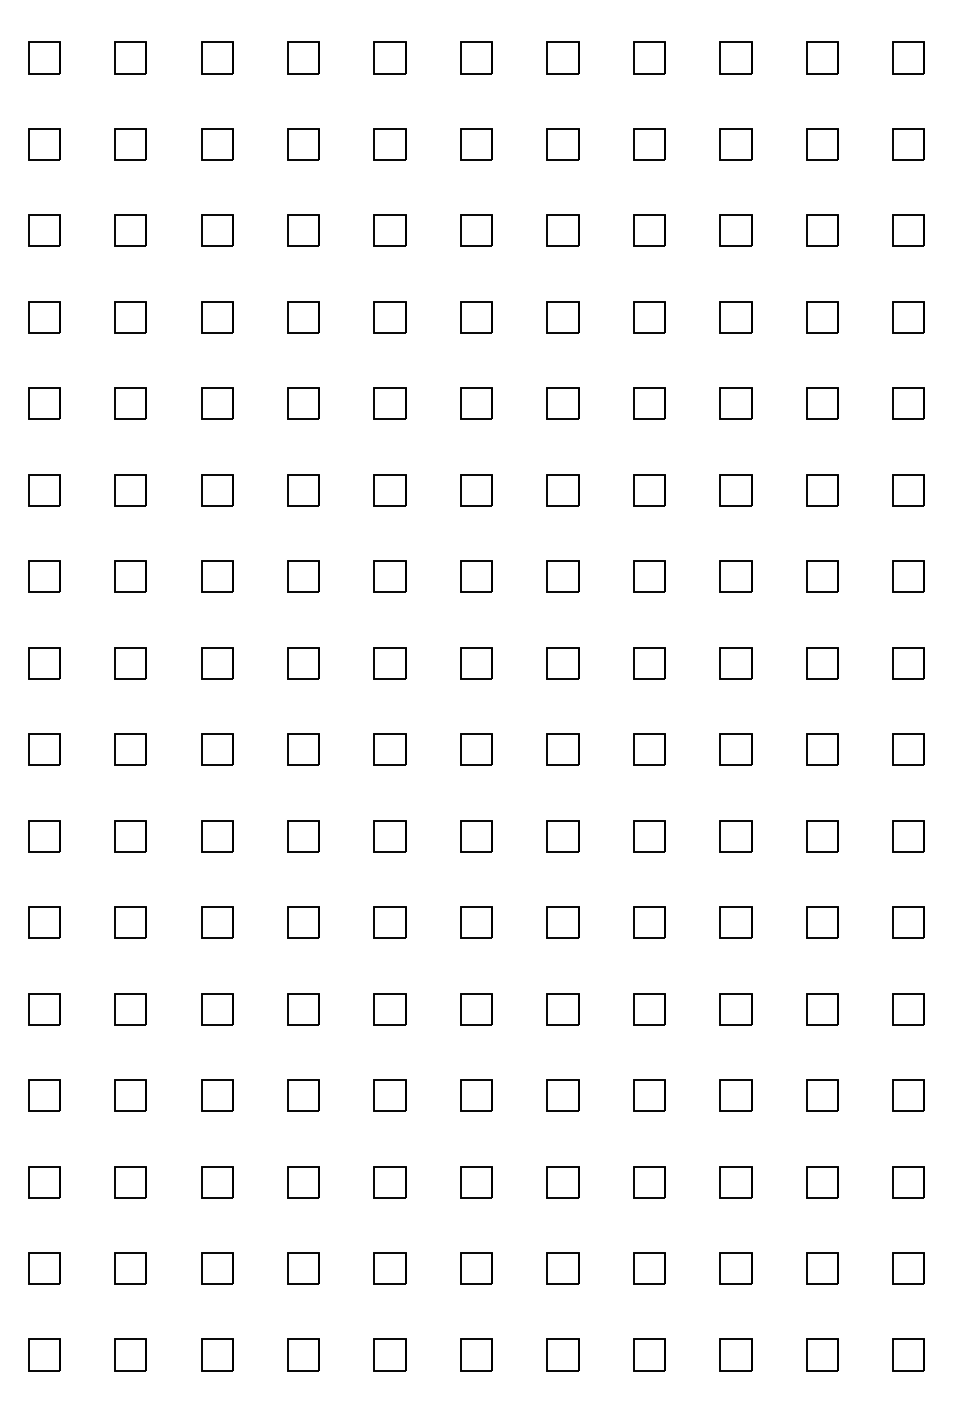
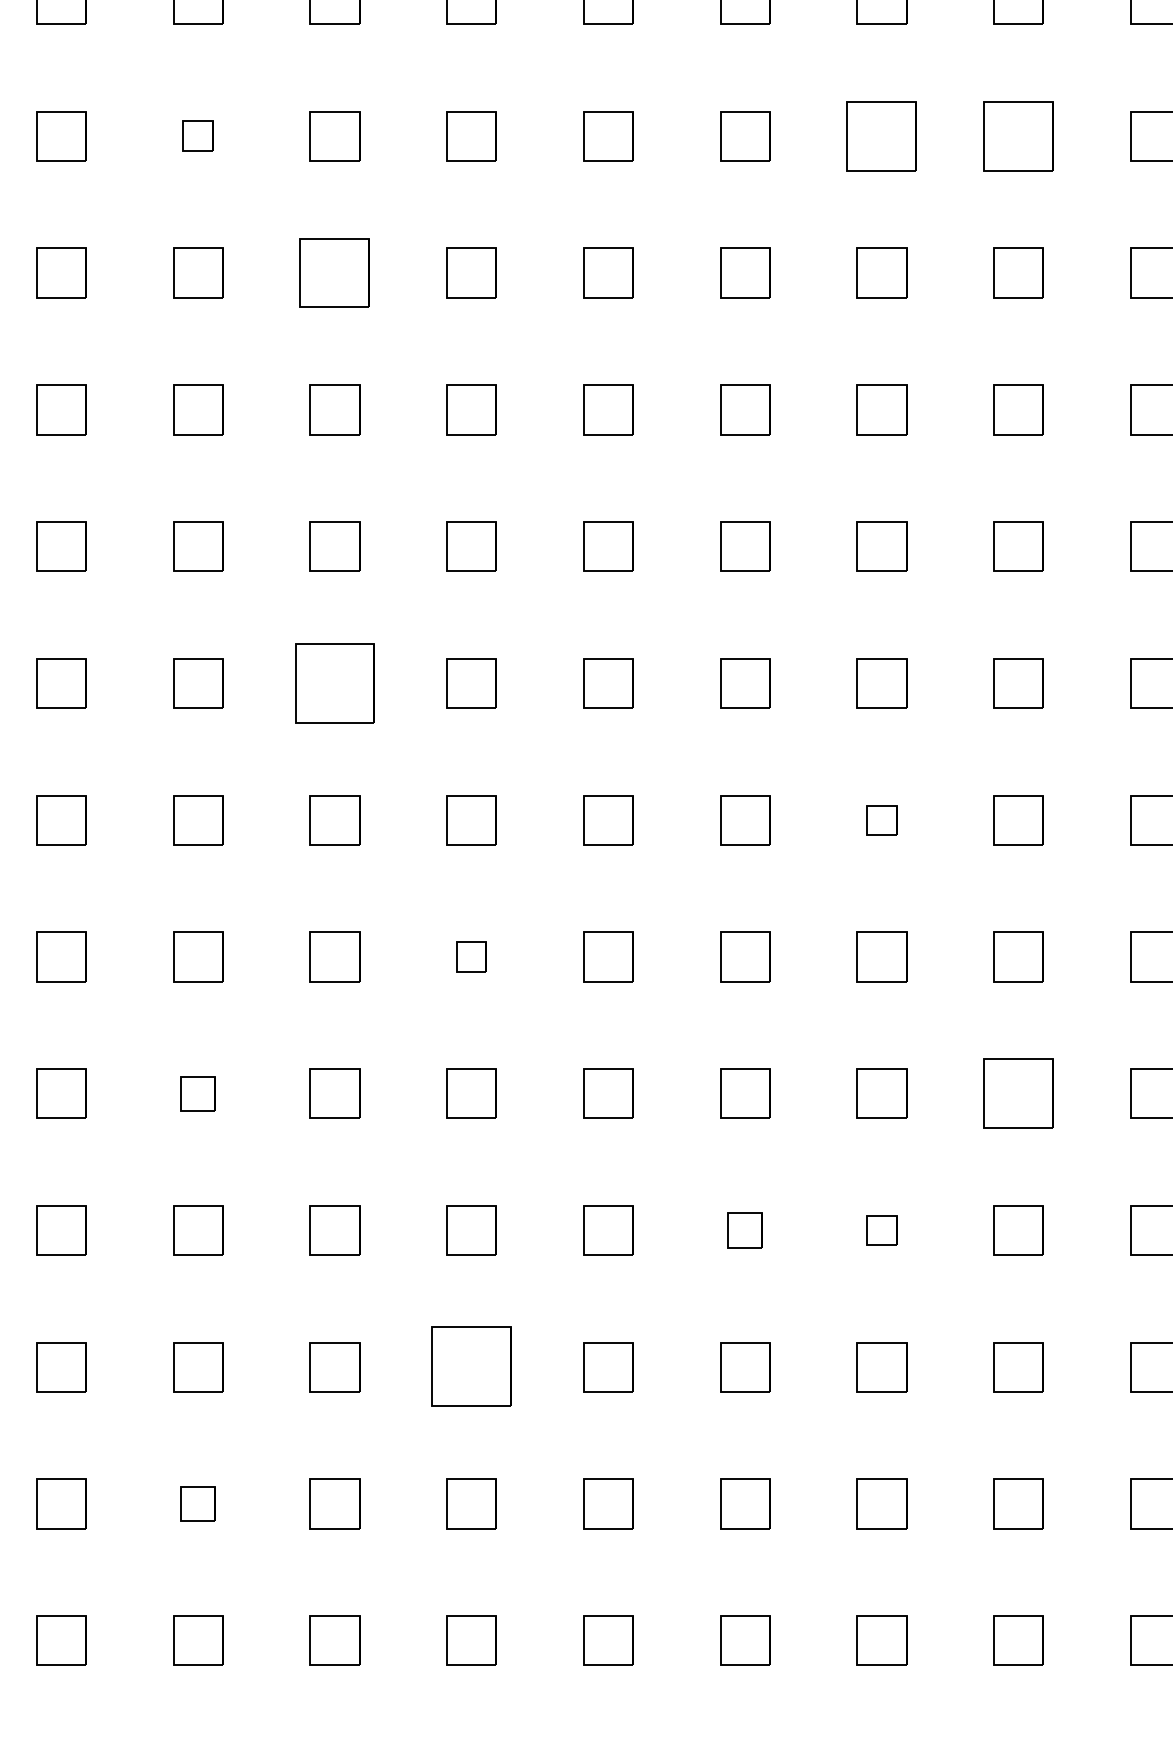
part: (303, 403) -> (198, 135), size x0.6
part: (735, 403) -> (881, 135), size x1.4
part: (822, 403) -> (1018, 135), size x1.4
part: (389, 490) -> (334, 273), size x1.4
part: (389, 749) -> (334, 683), size x1.6
part: (735, 836) -> (881, 820), size x0.6
part: (476, 922) -> (471, 956), size x0.6
part: (303, 1009) -> (198, 1094), size x0.7
part: (822, 1009) -> (1018, 1094), size x1.4
part: (649, 1095) -> (745, 1230), size x0.7
part: (735, 1095) -> (881, 1230), size x0.6
part: (476, 1182) -> (471, 1367), size x1.6
part: (303, 1268) -> (198, 1503), size x0.7

